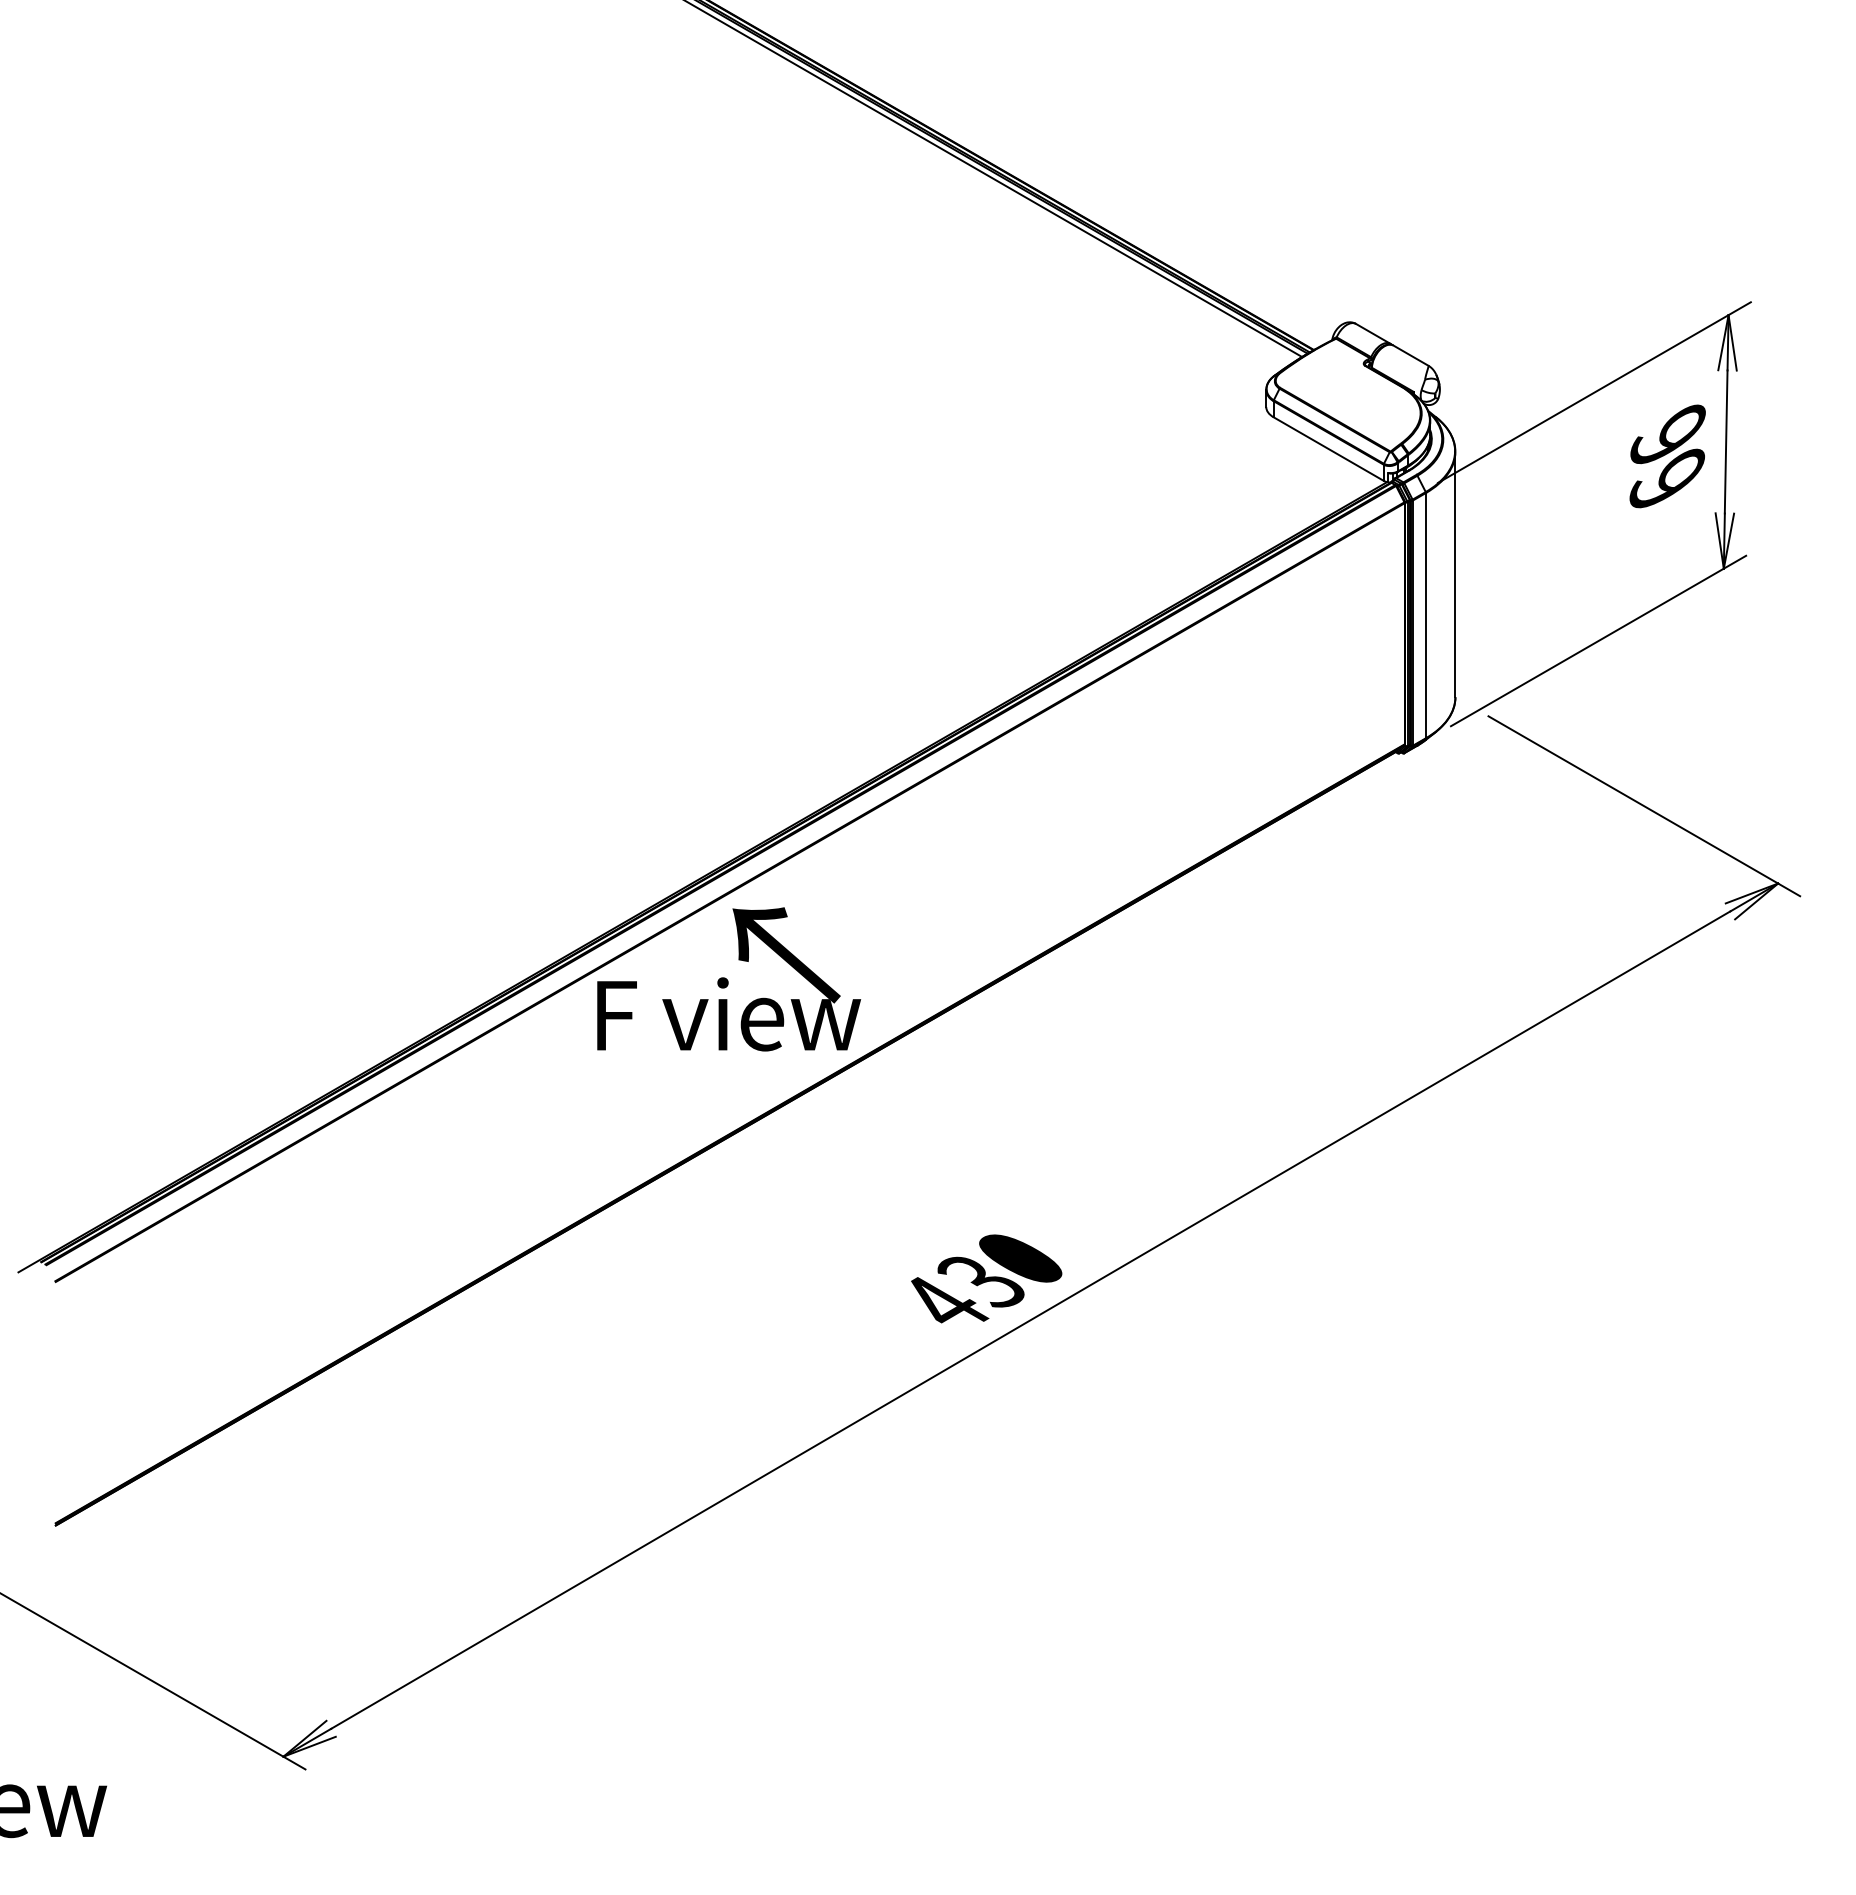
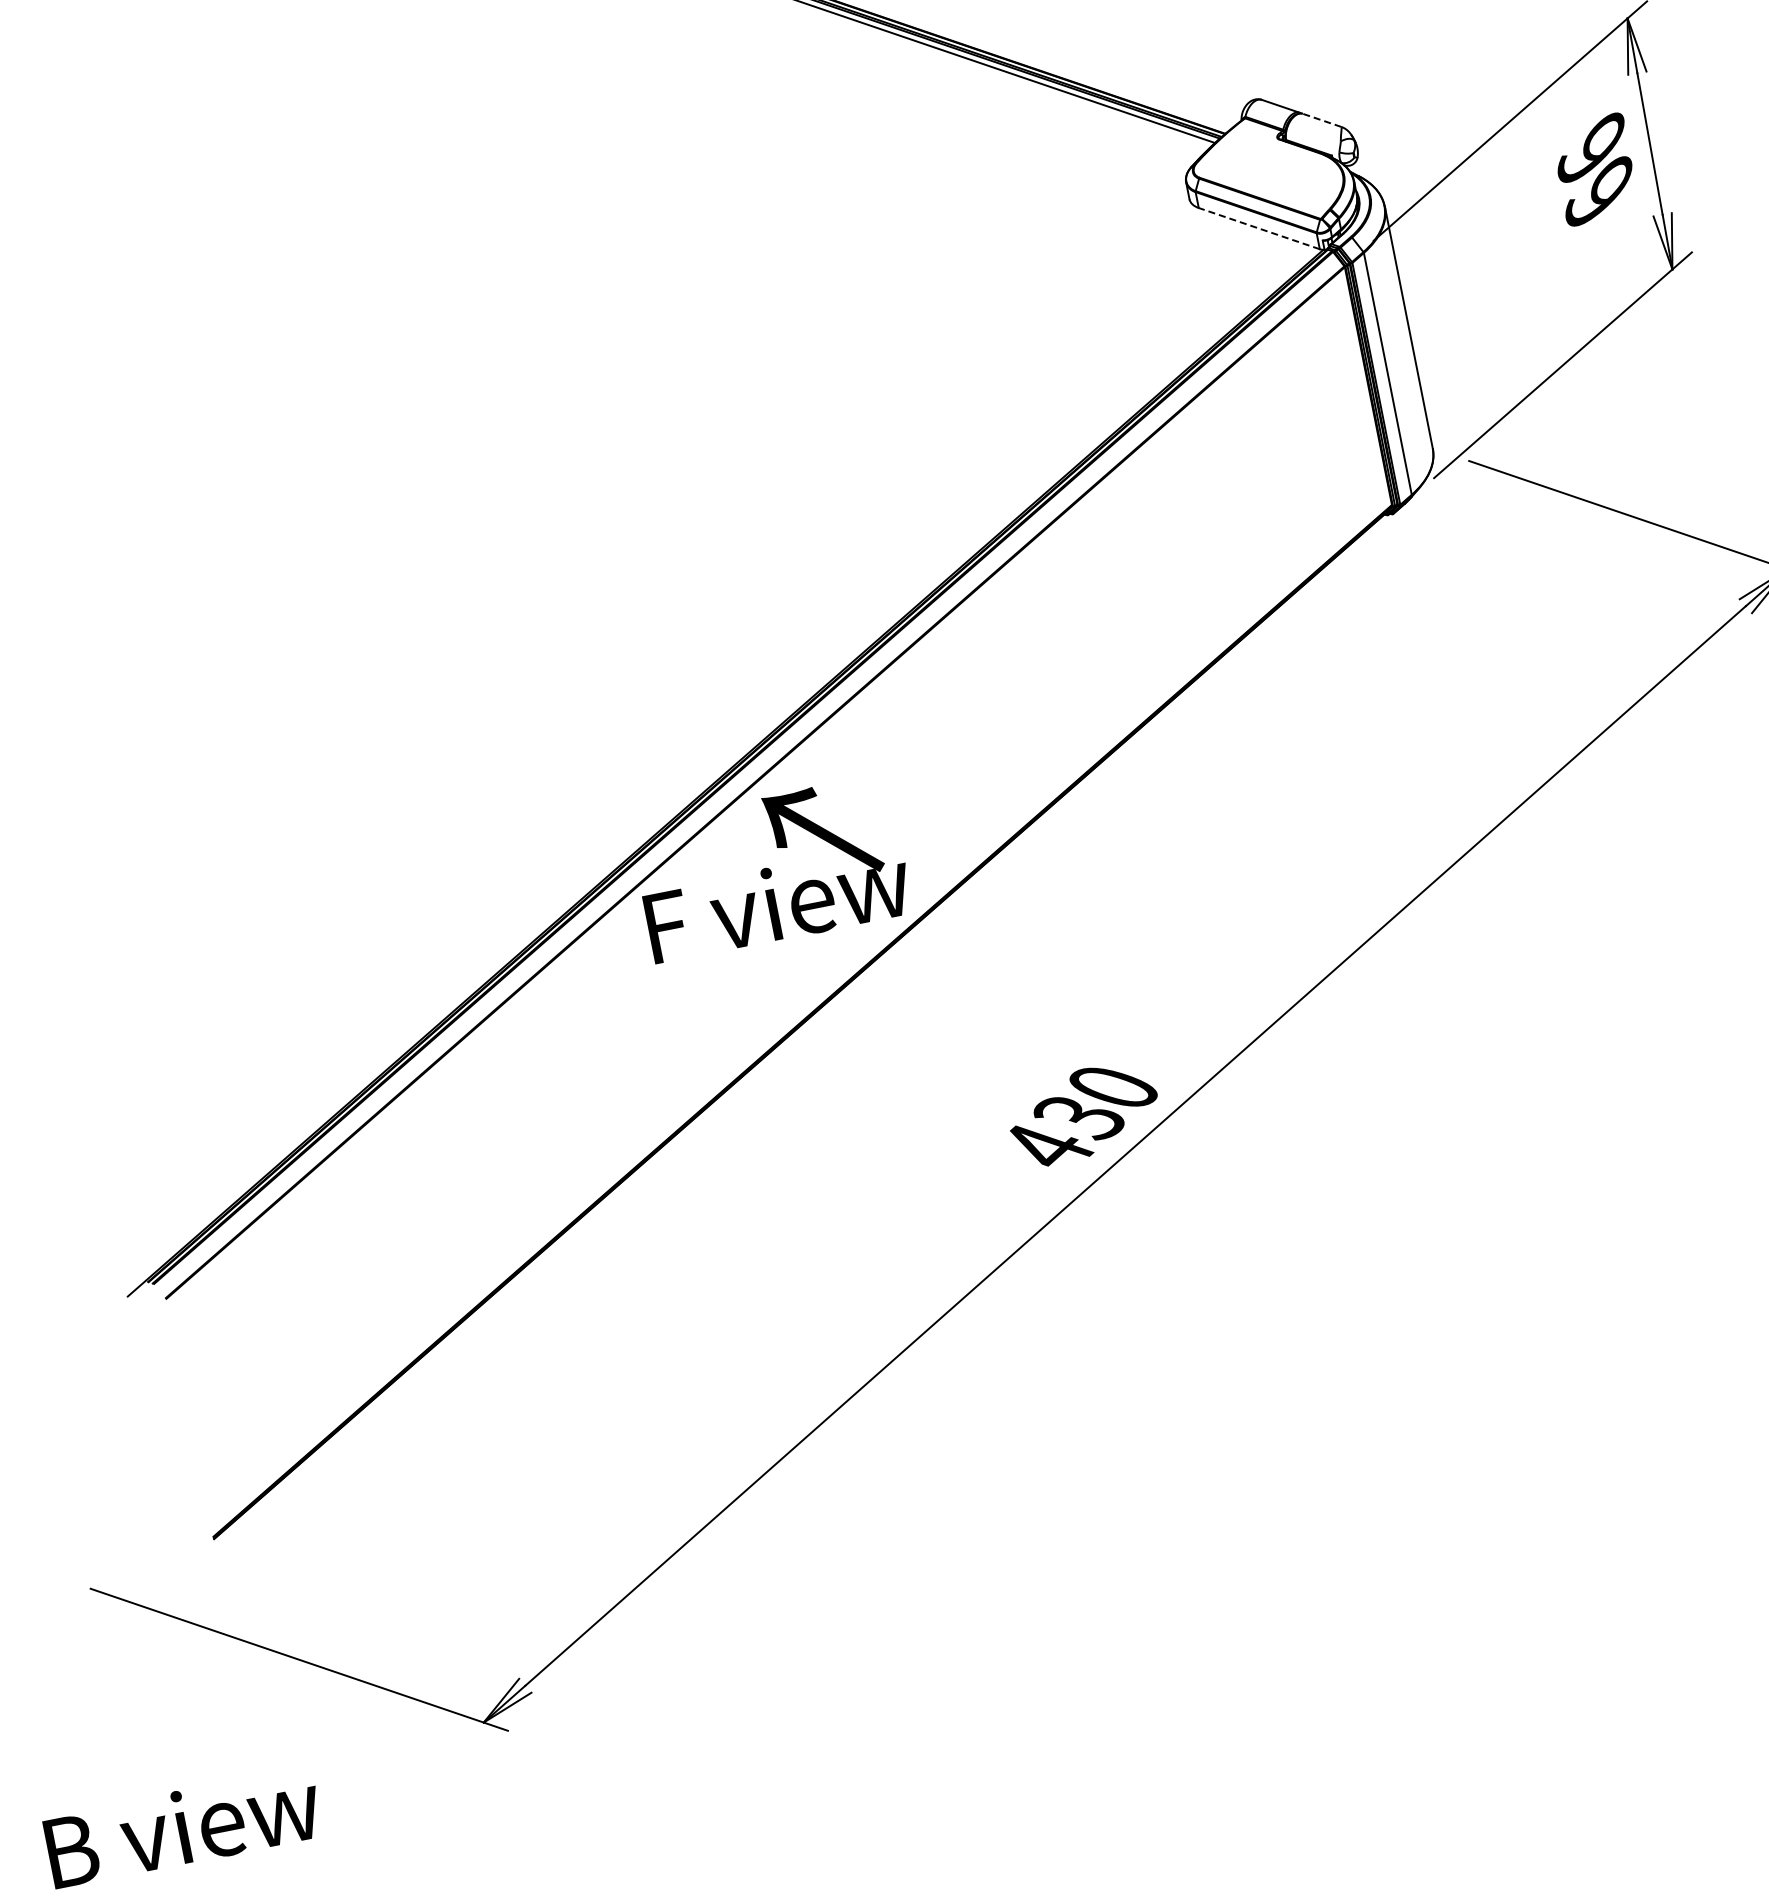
line: (1410, 355) -> (1321, 120), solid -> dashed
line: (1328, 449) -> (1259, 229), solid -> dashed

